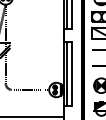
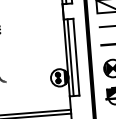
line: (30, 90) -> (28, 80), removed

